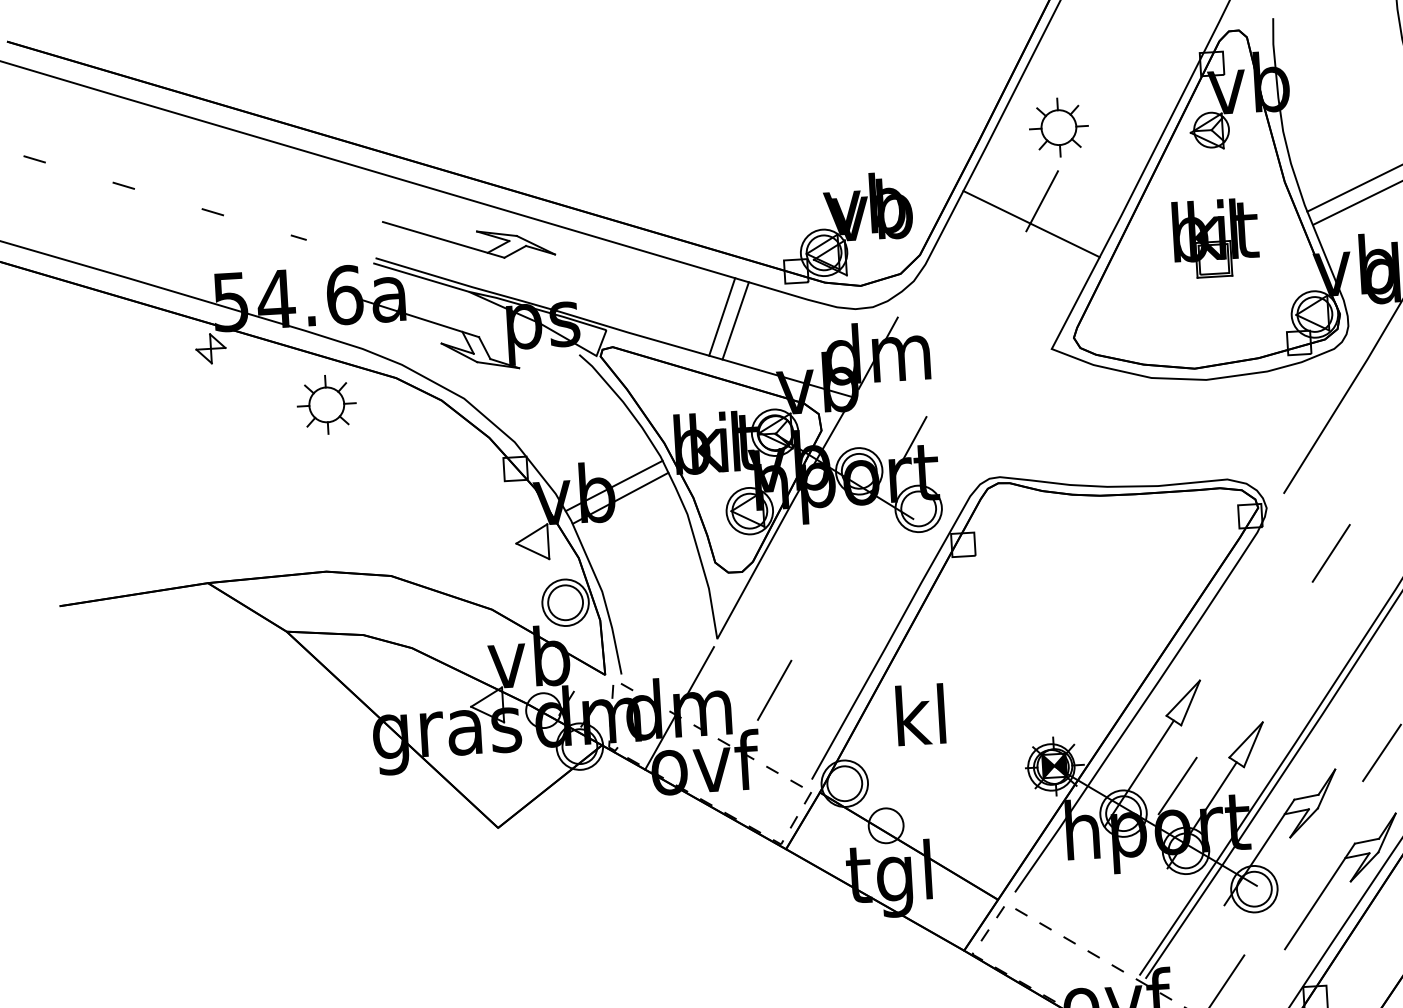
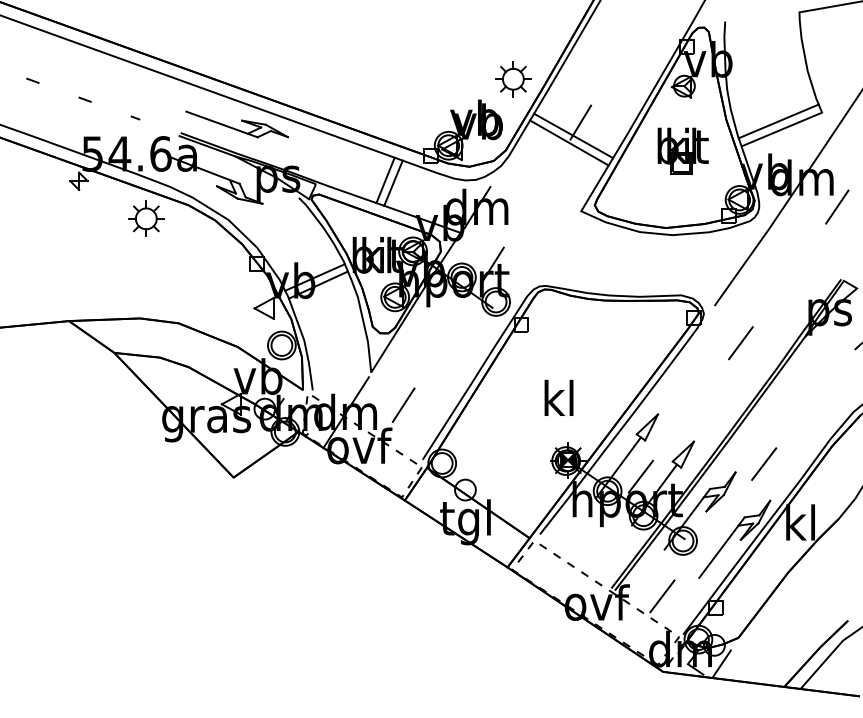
part: (1059, 127) -> (513, 79), moved
line: (1025, 235) -> (569, 142), added
text: (919, 713) -> (558, 397), moved

